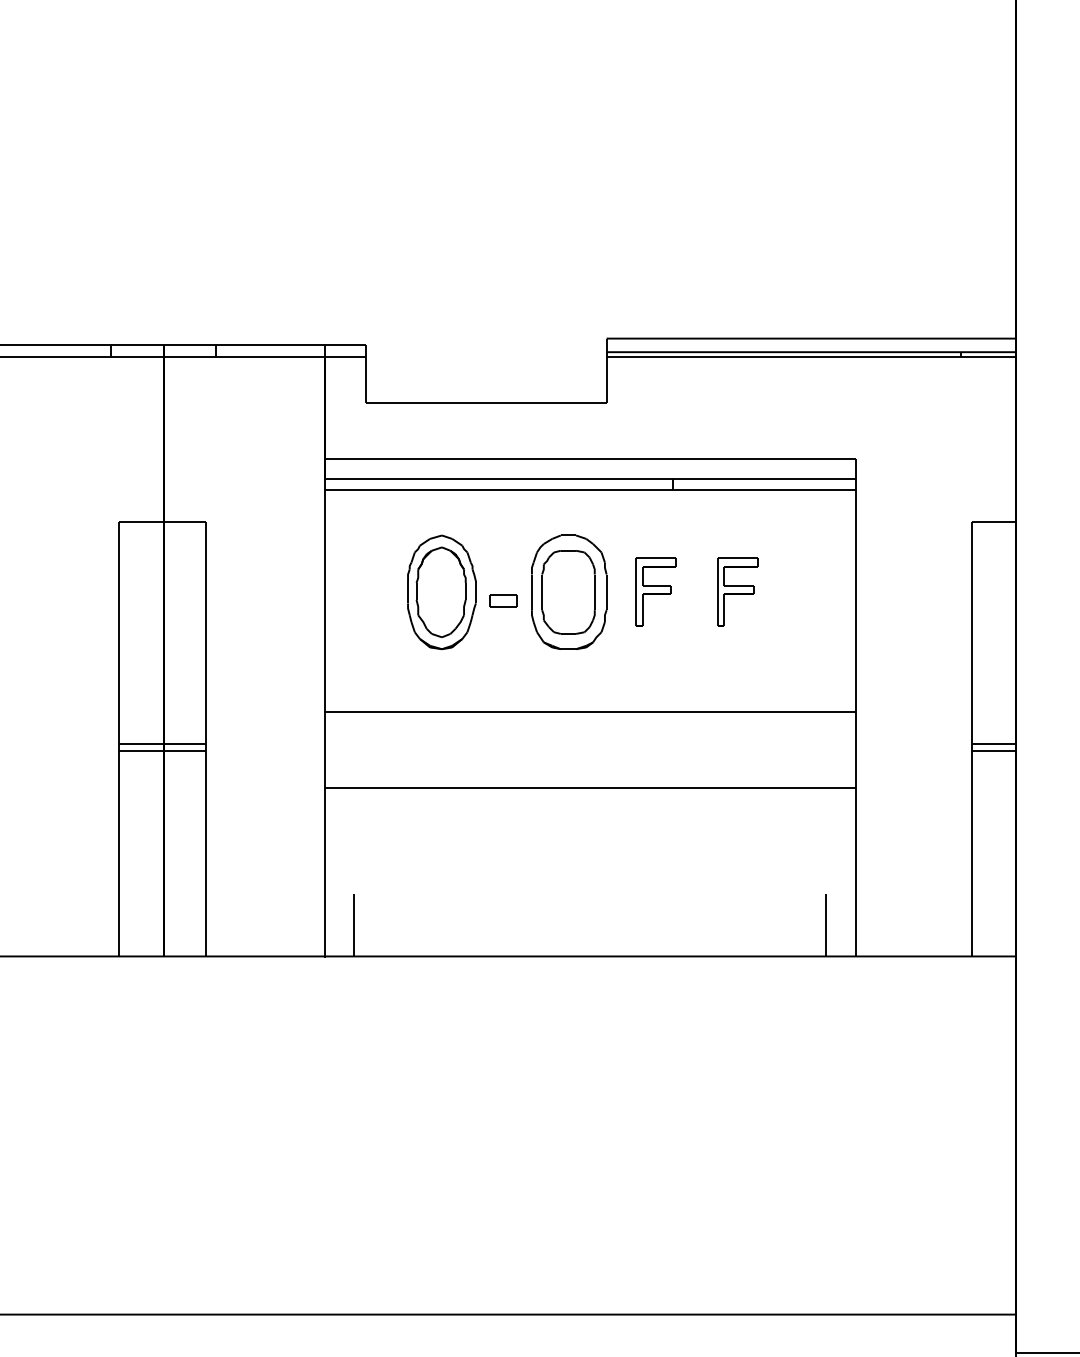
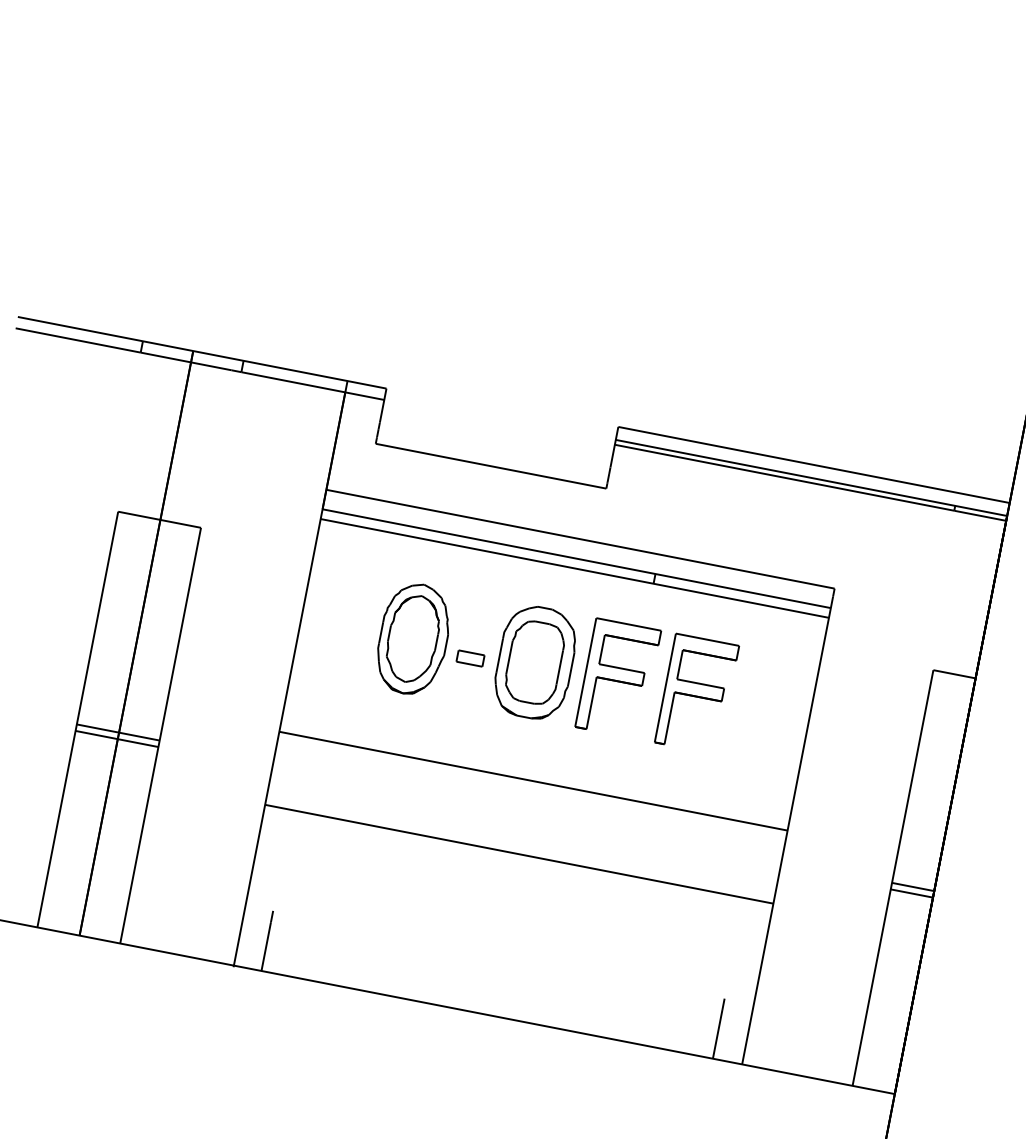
part: (655, 591) -> (618, 677), size x1.67
part: (737, 591) -> (696, 693), size x1.67

